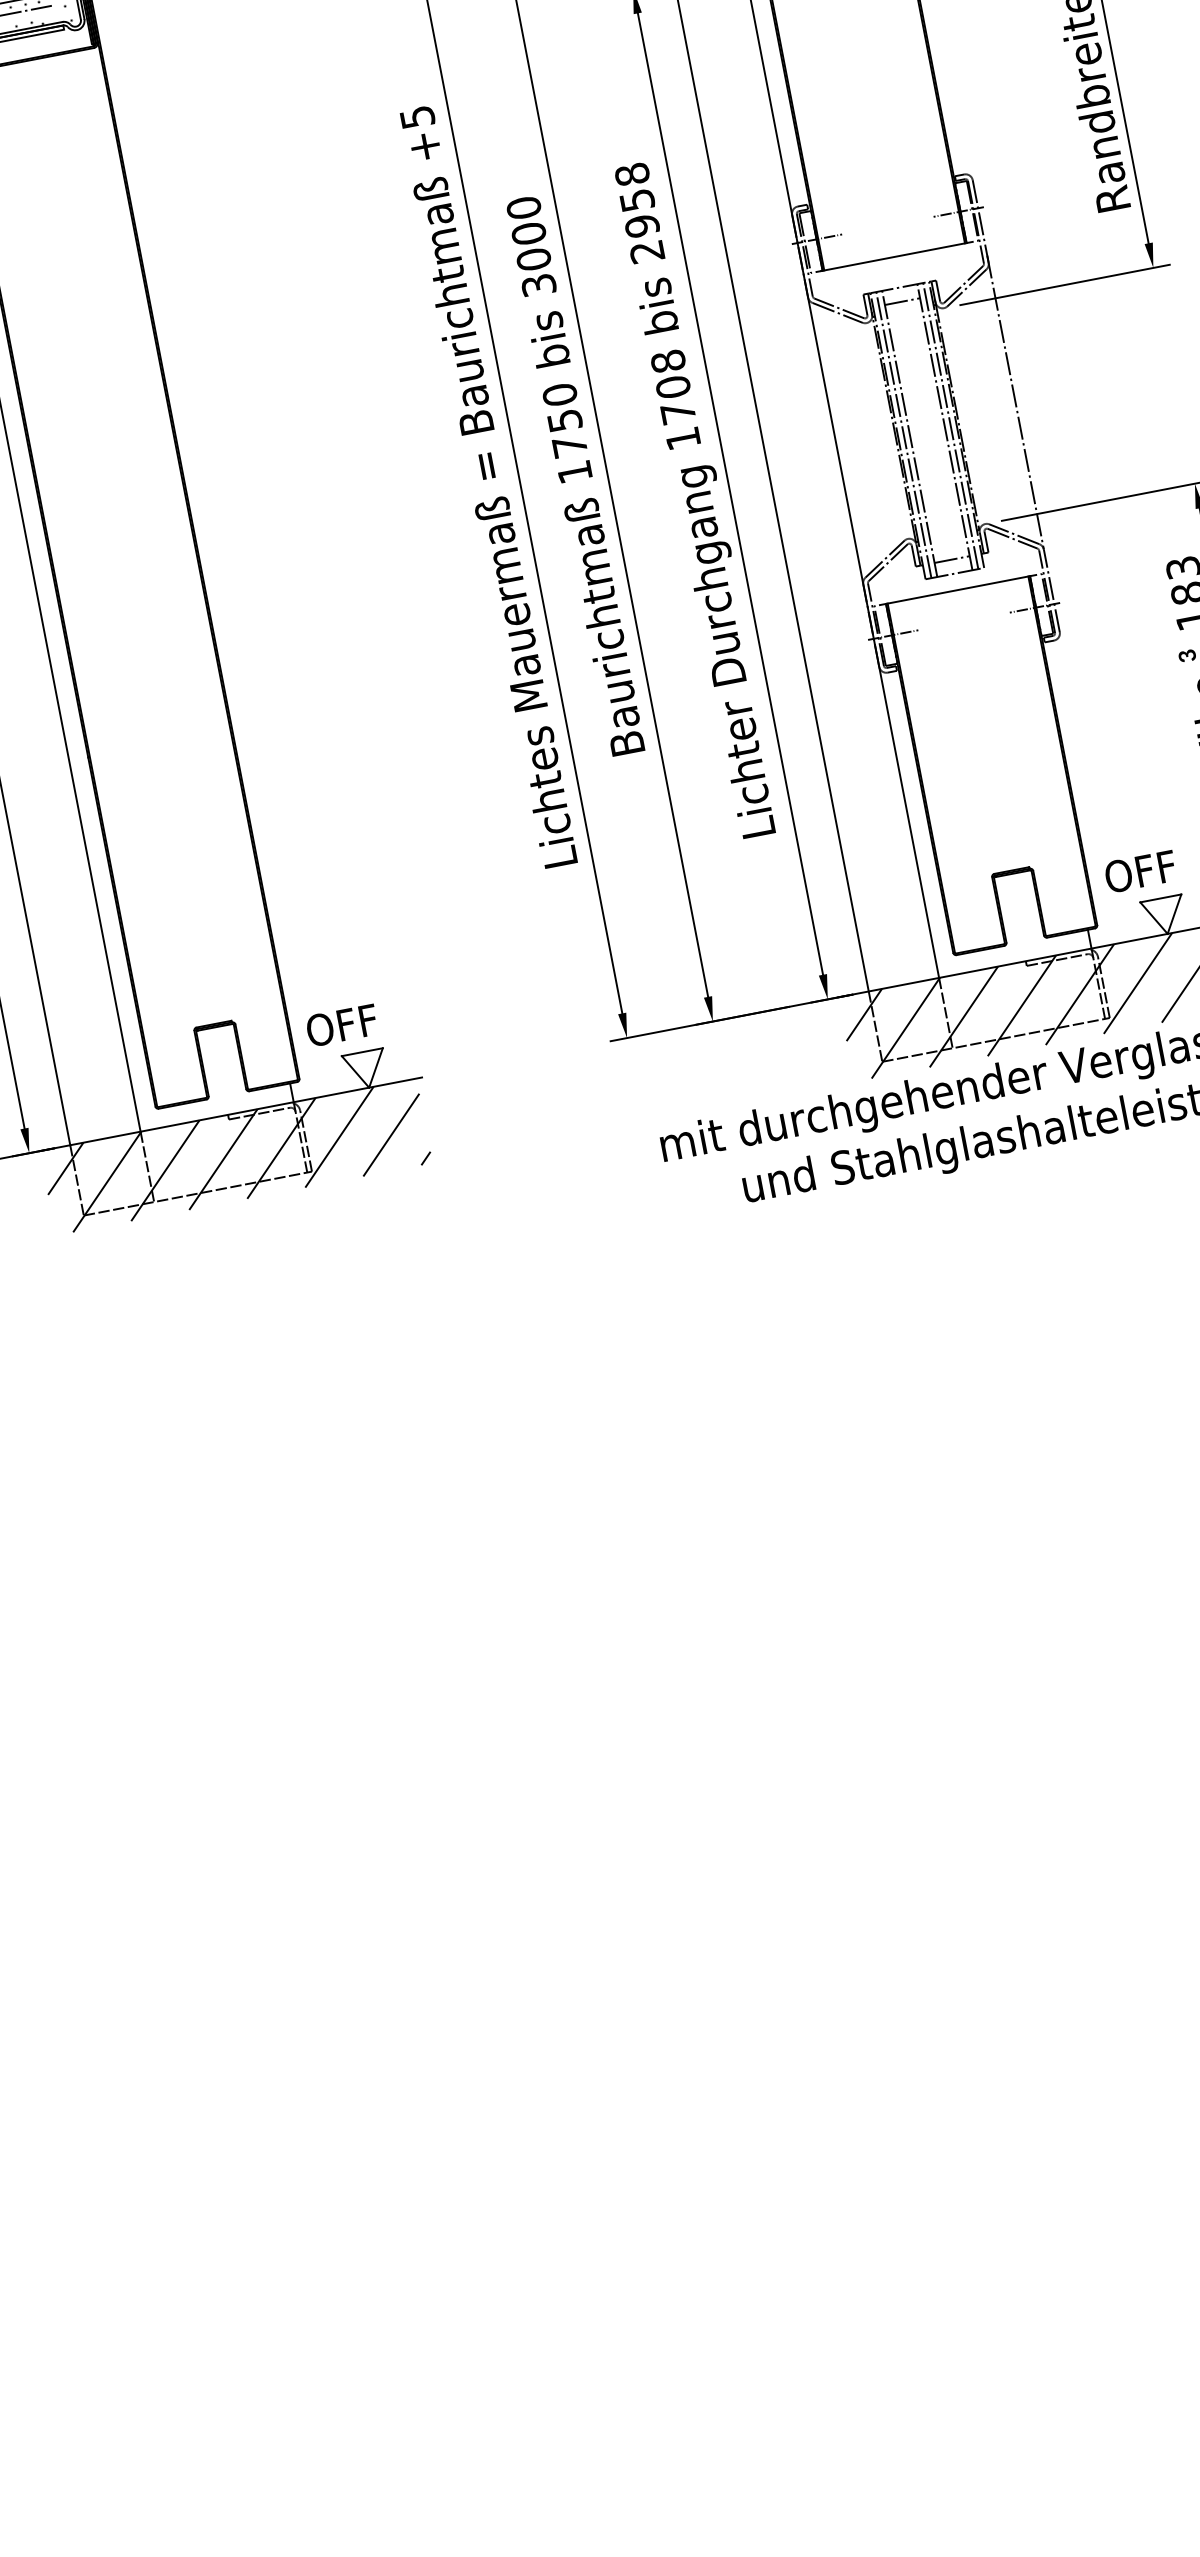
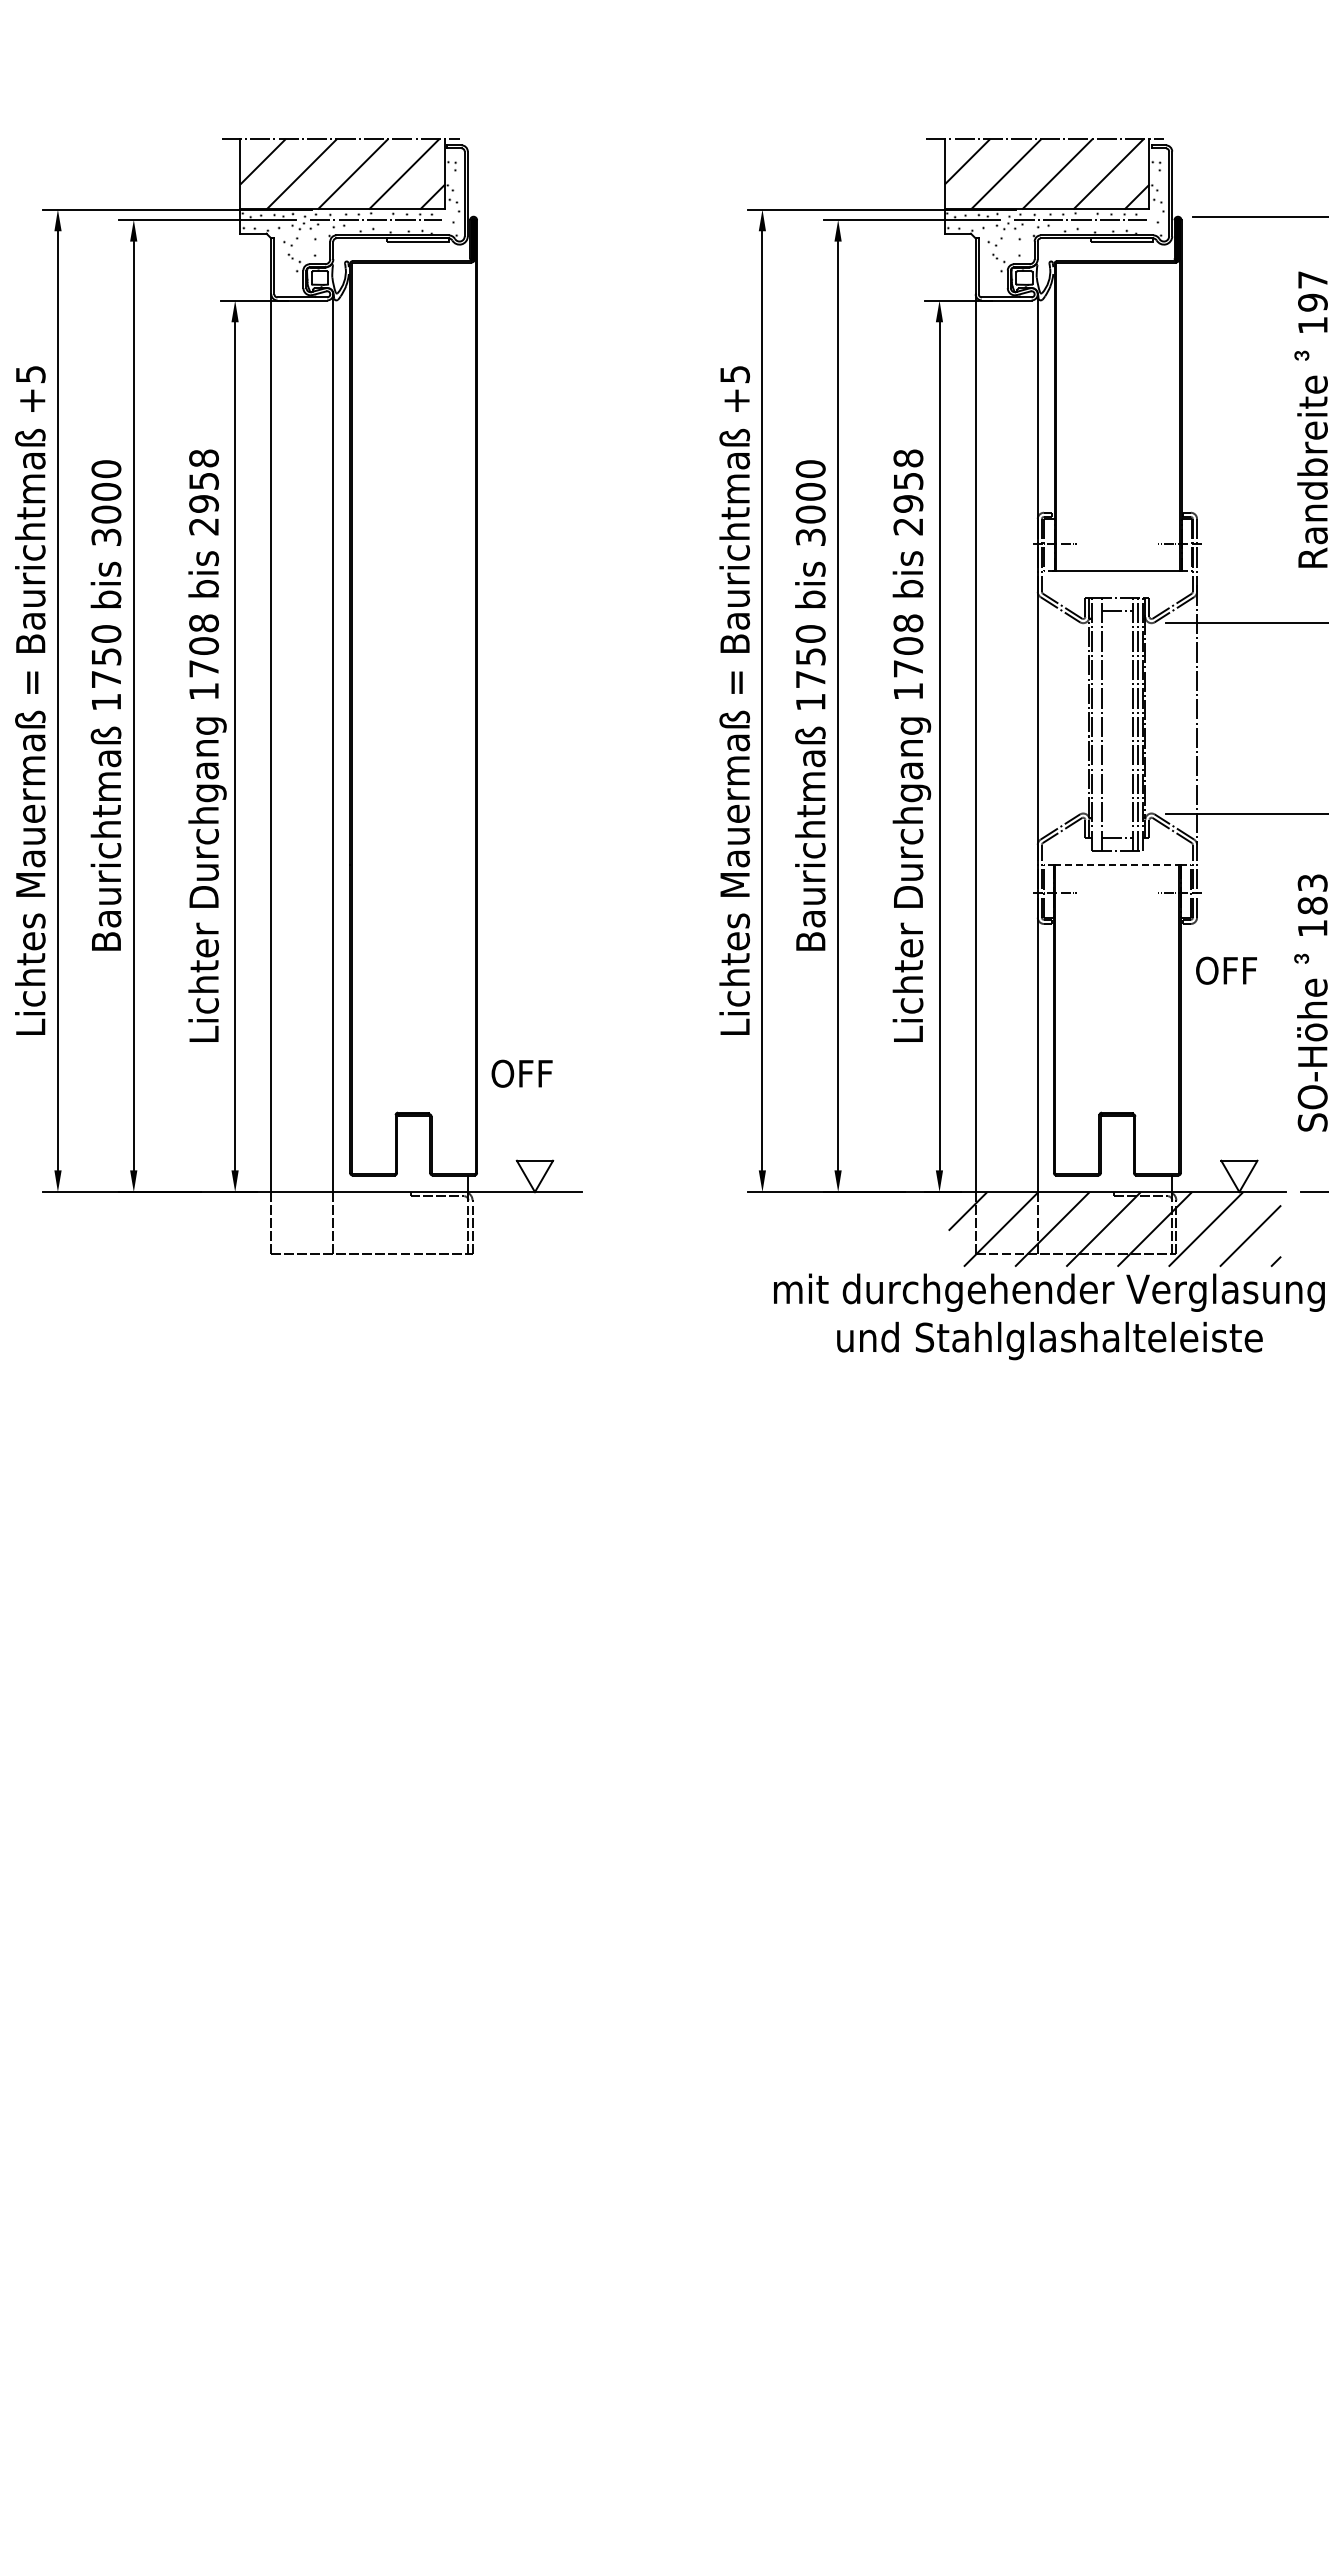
line: (903, 435) -> (1096, 724), removed
line: (958, 590) -> (1117, 865), solid -> dashed
text: (1140, 871) -> (1226, 970), moved
text: (341, 1025) -> (521, 1073), moved
hatch: (236, 1157) -> (410, 1229), removed

